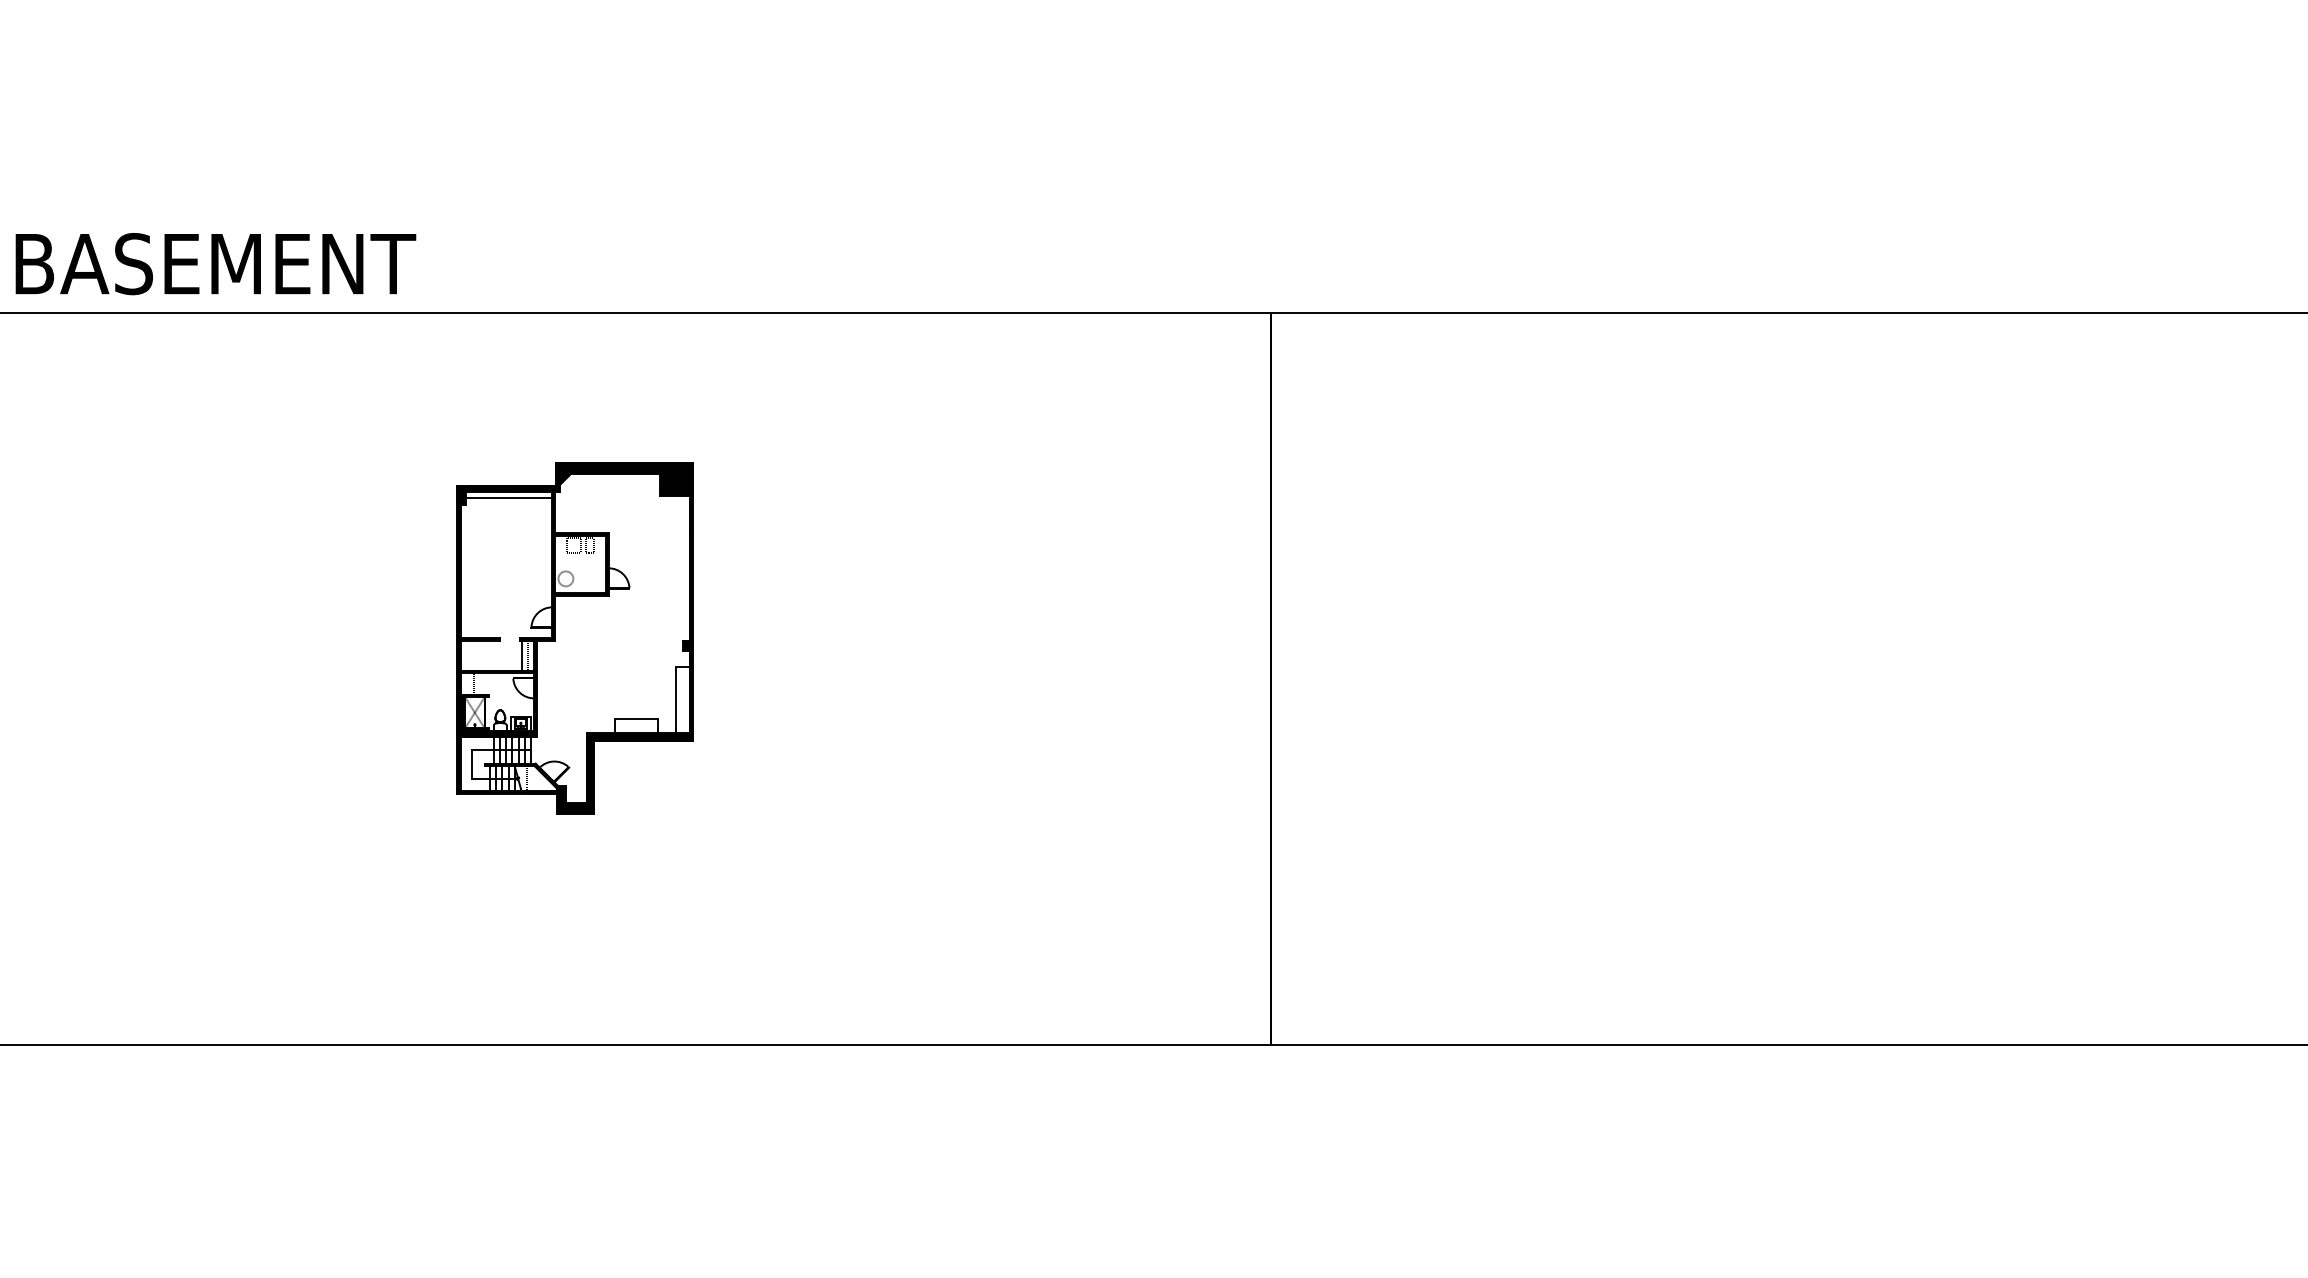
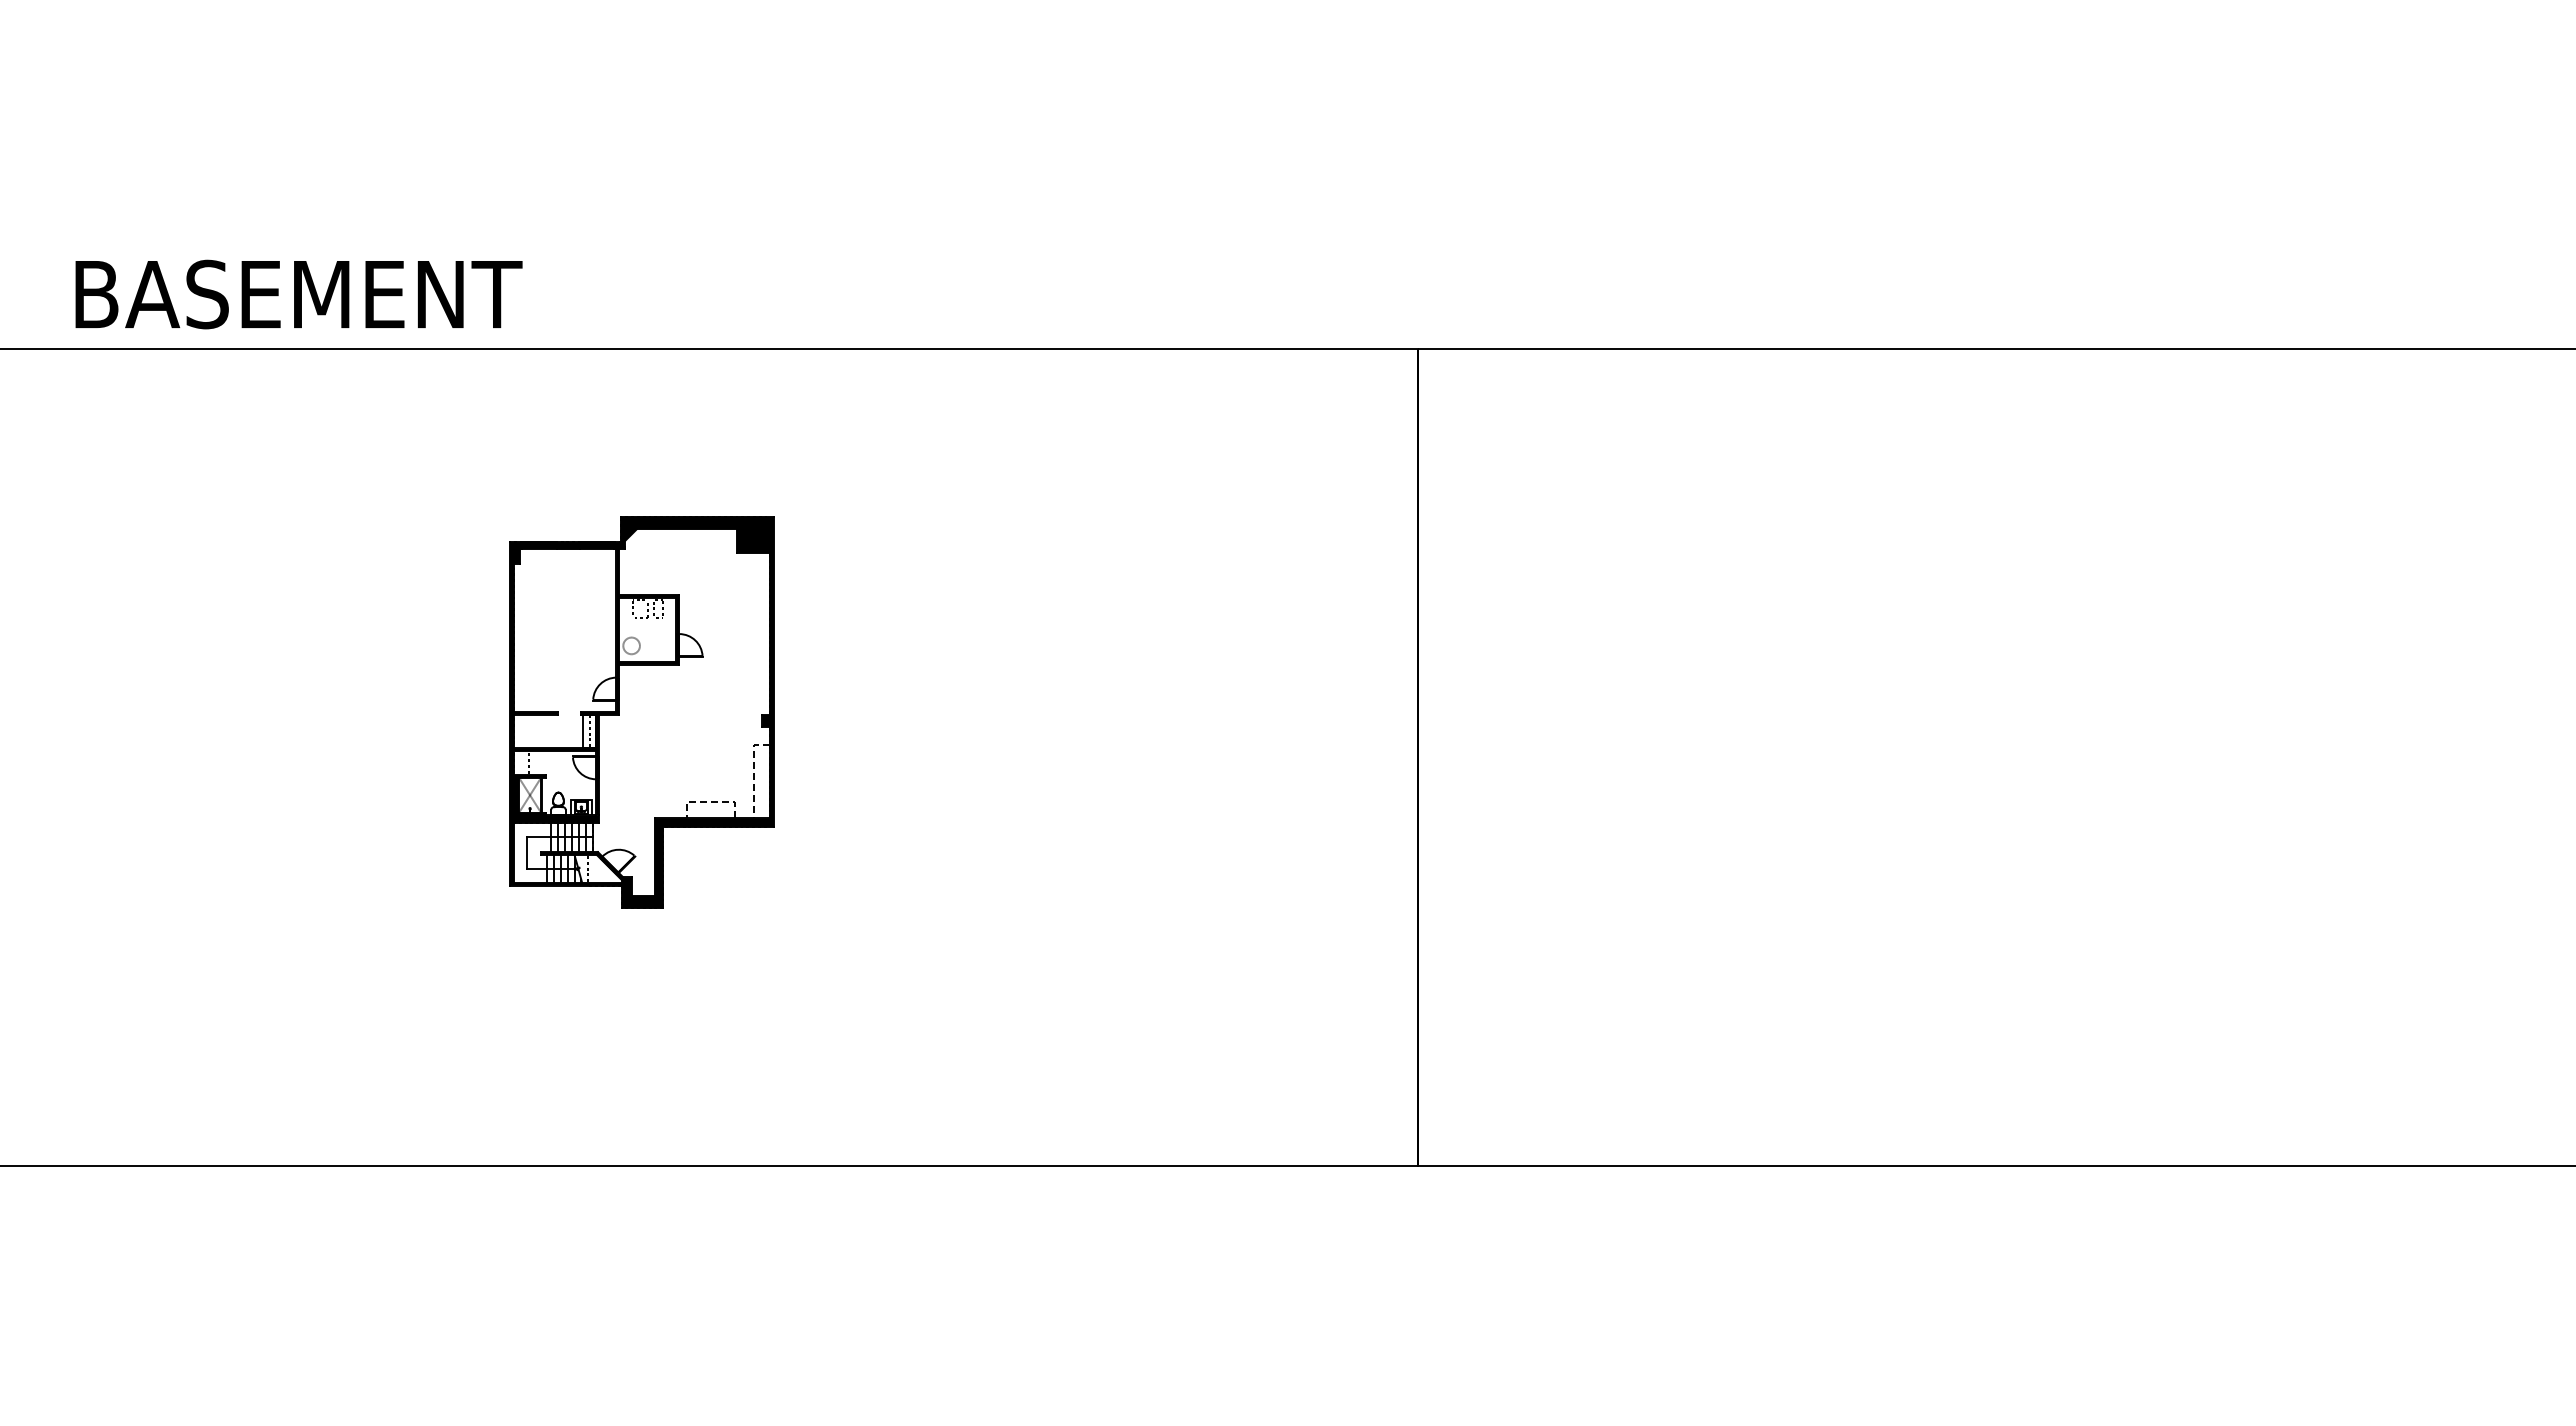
text: (215, 264) -> (298, 294), moved
line: (508, 497) -> (567, 555), removed
line: (675, 693) -> (754, 773), solid -> dashed
line: (636, 718) -> (710, 801), solid -> dashed

